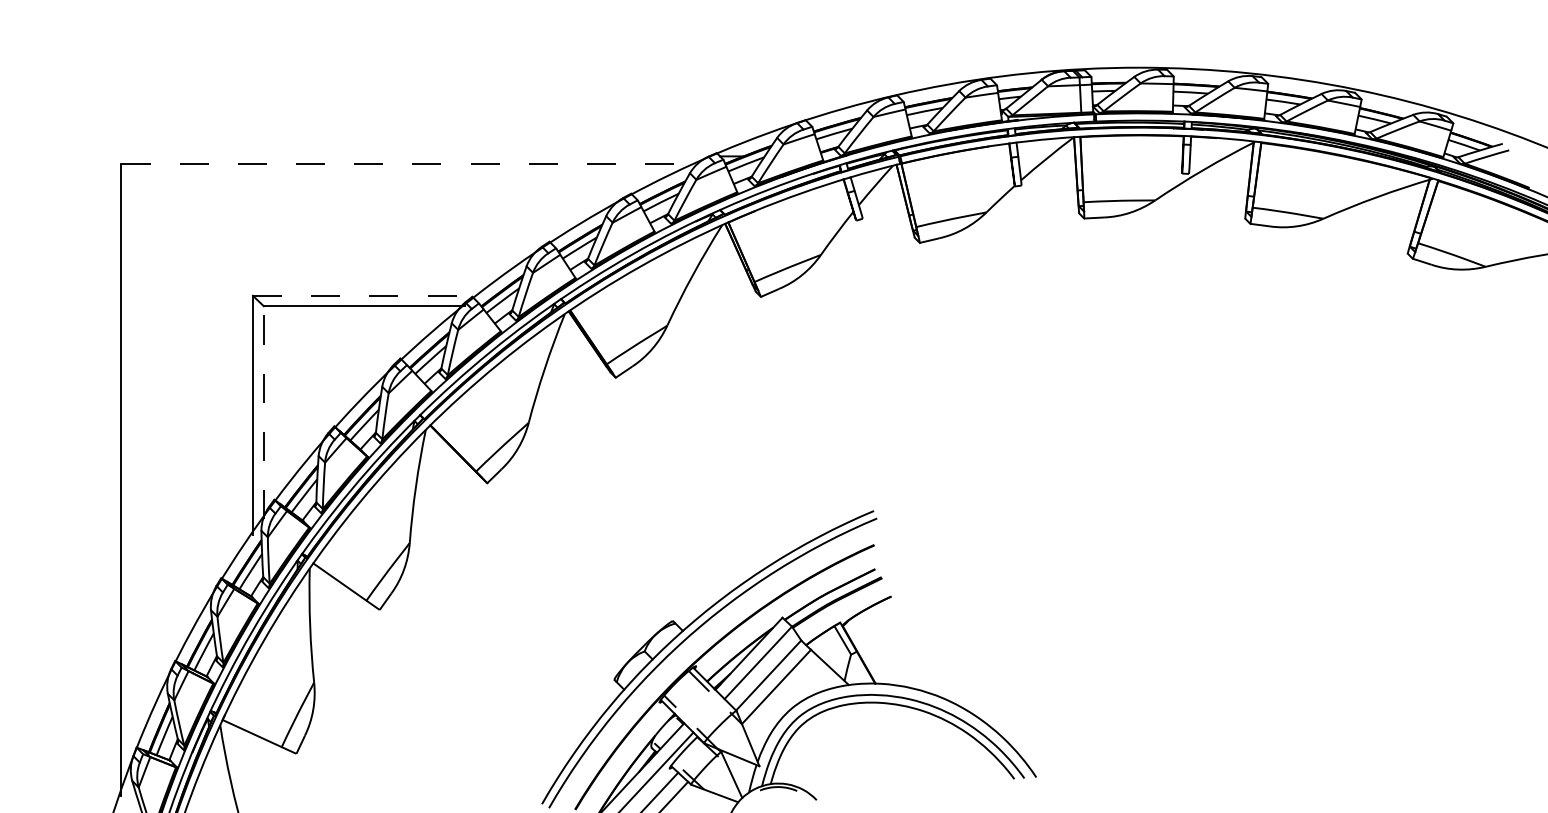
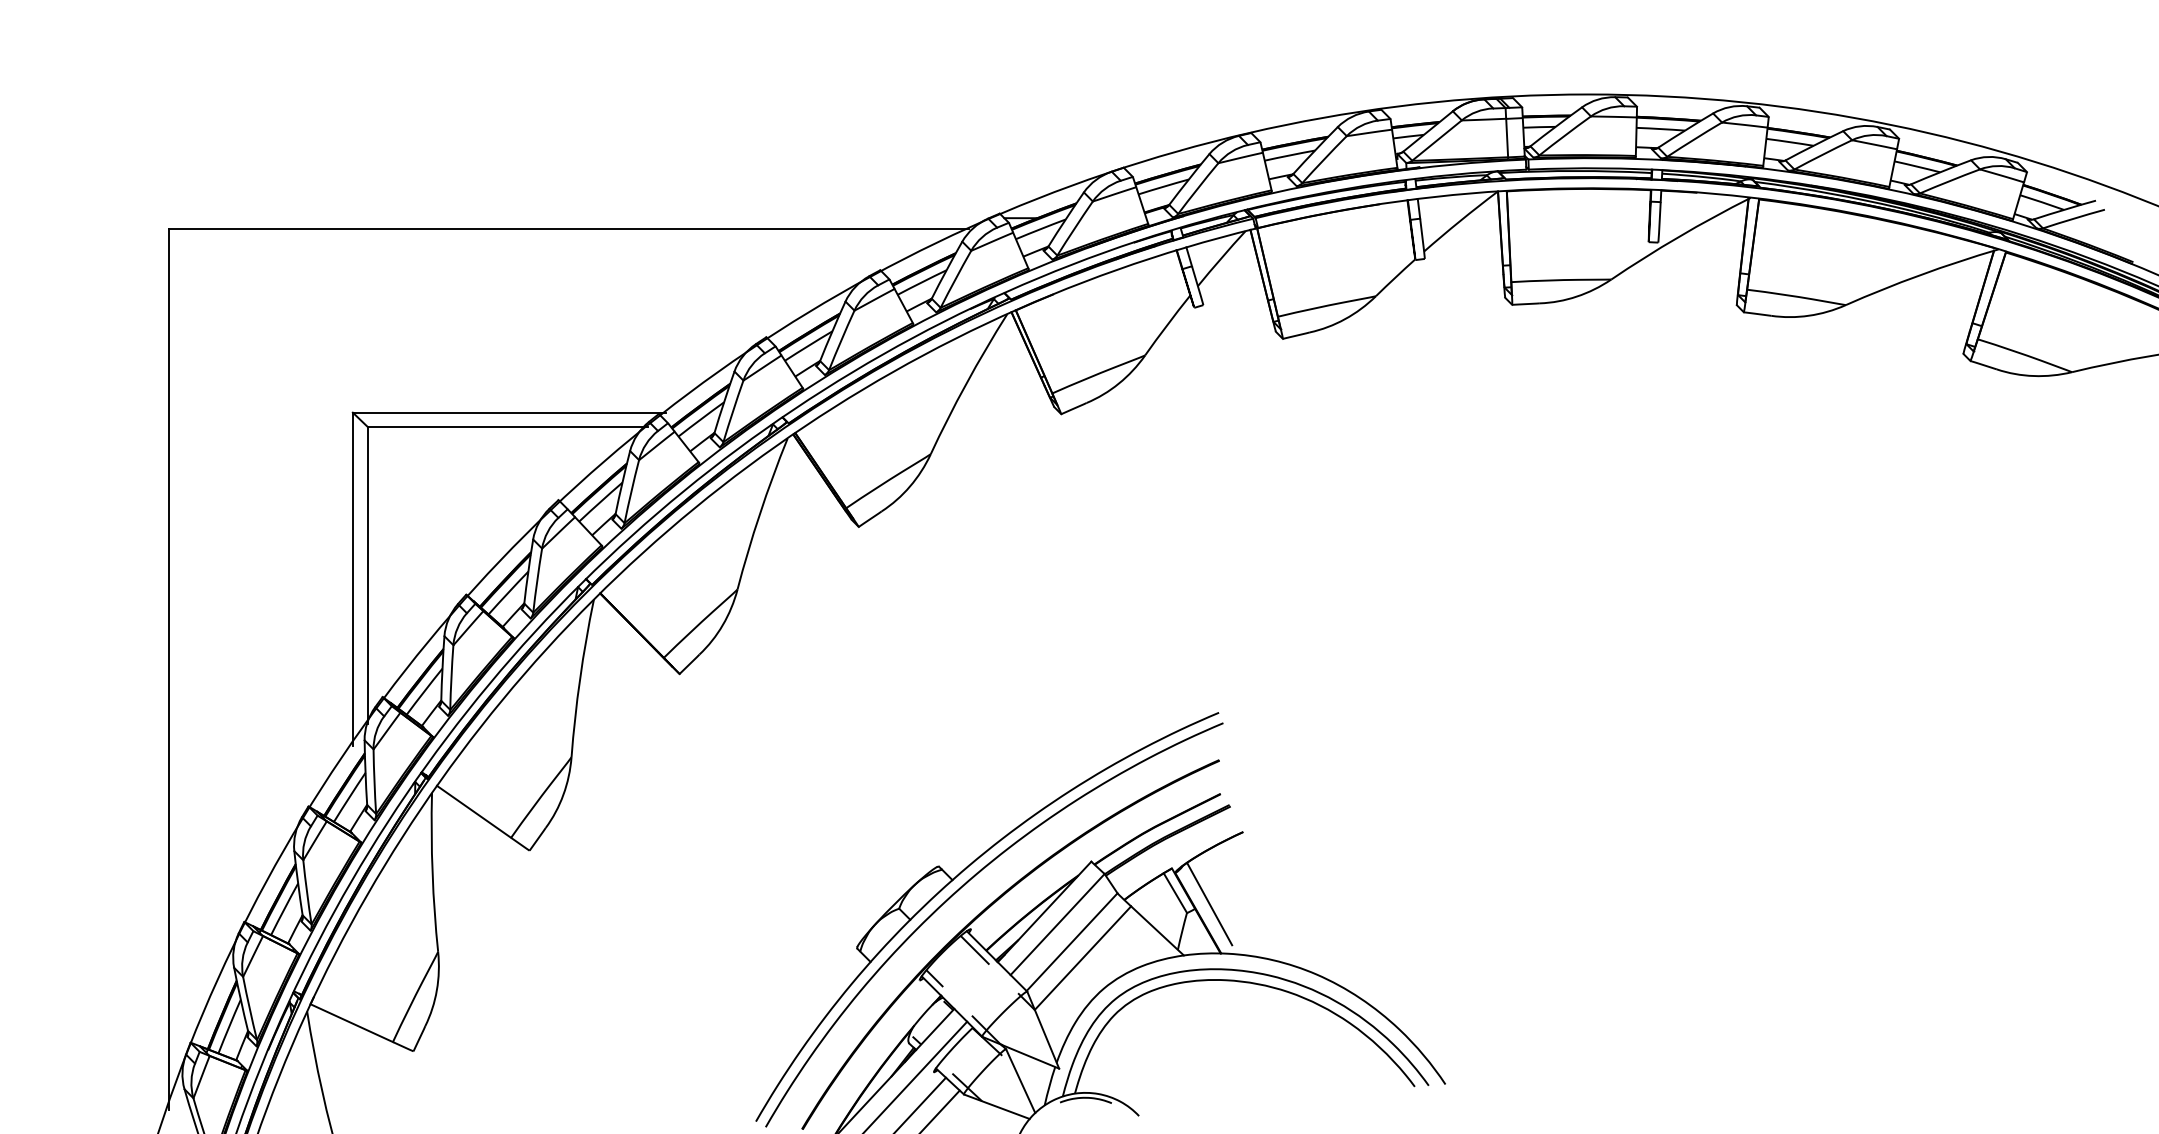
line: (408, 164) -> (569, 229), dashed -> solid
line: (365, 295) -> (509, 412), dashed -> solid
line: (264, 412) -> (368, 575), dashed -> solid
line: (867, 647) -> (1209, 903), added

